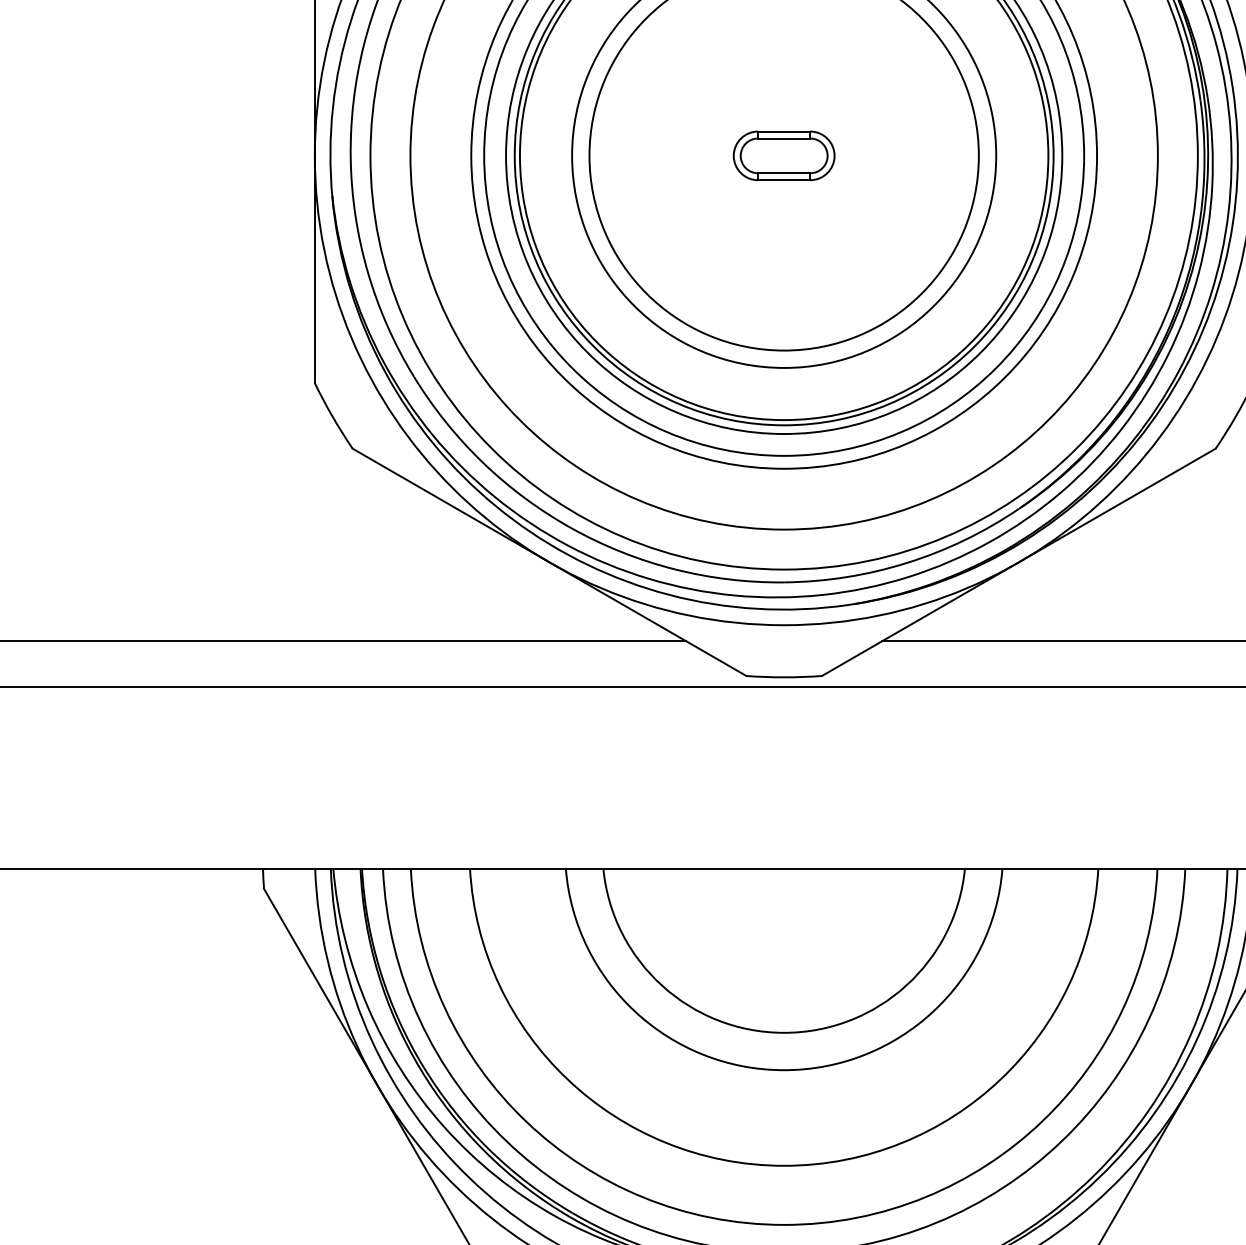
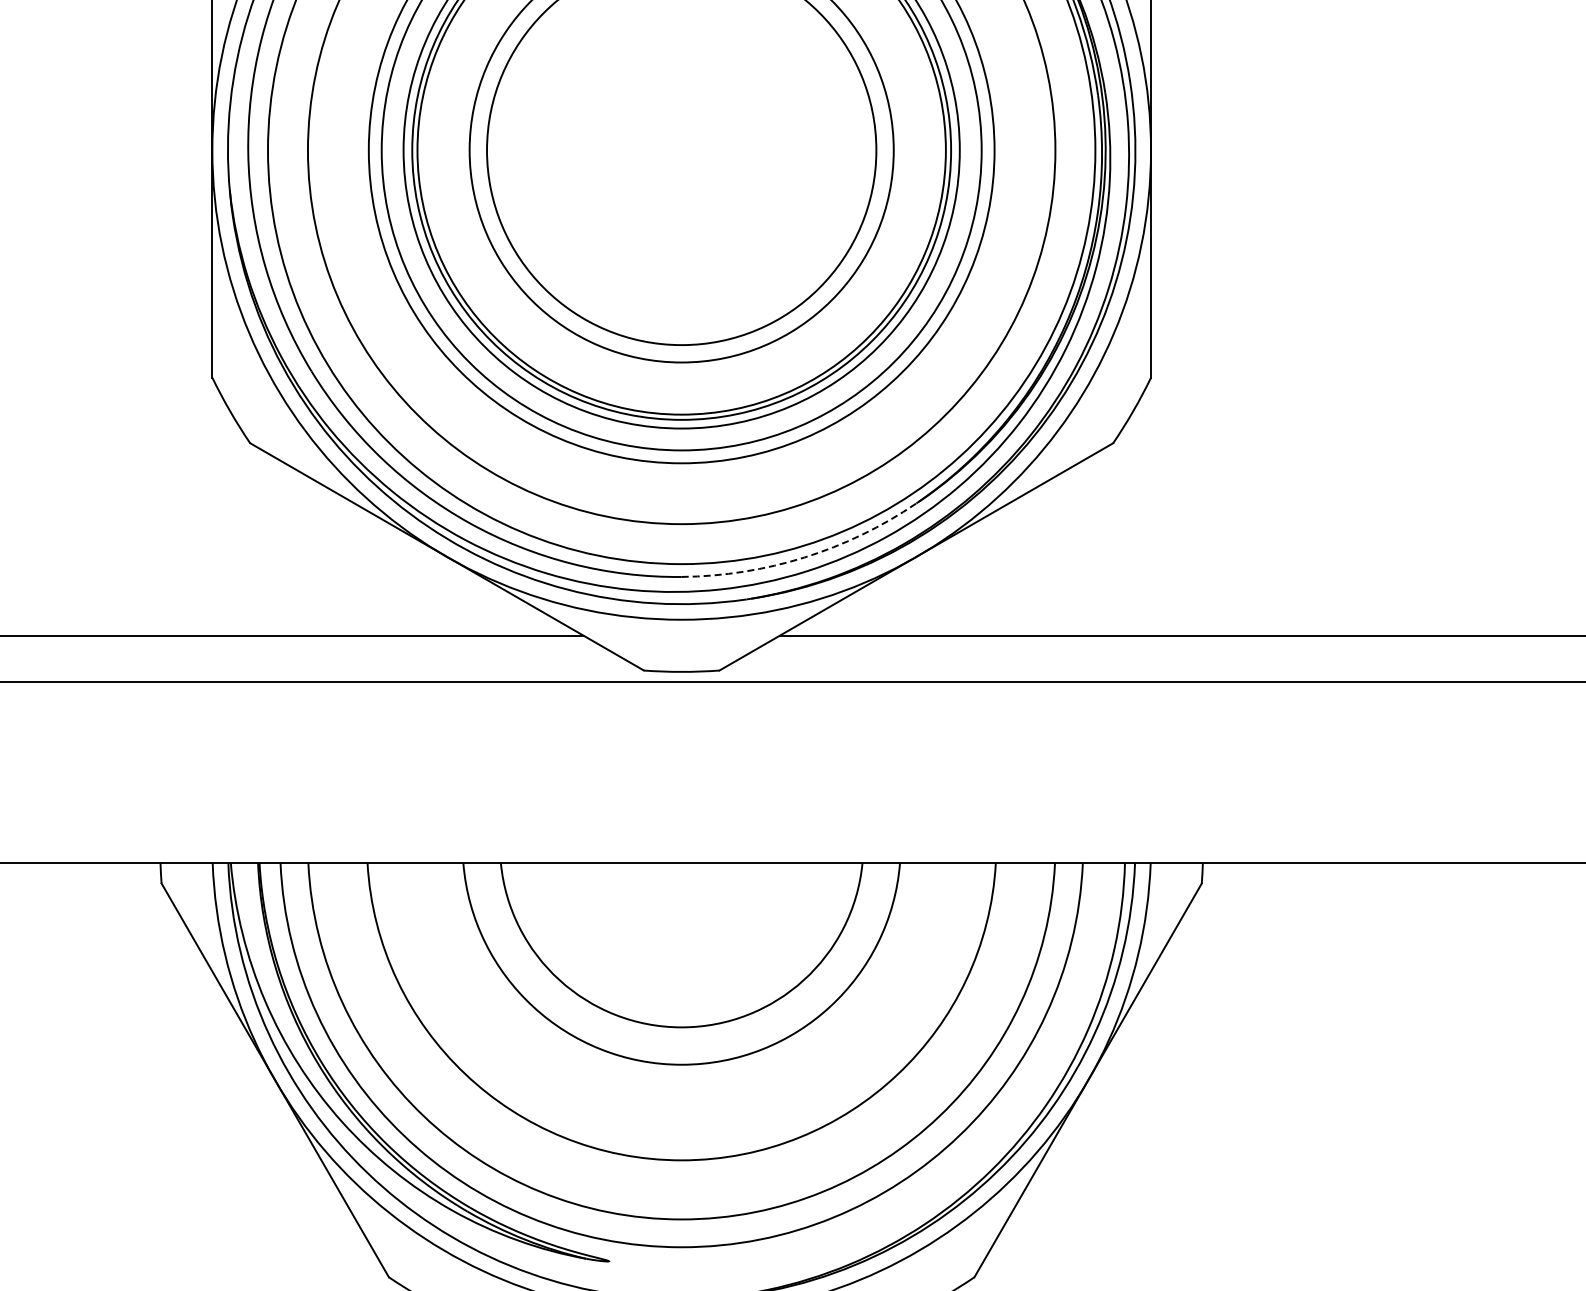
part: (783, 155) -> (681, 150), removed
arc: (906, 562) -> (804, 557), solid -> dashed

